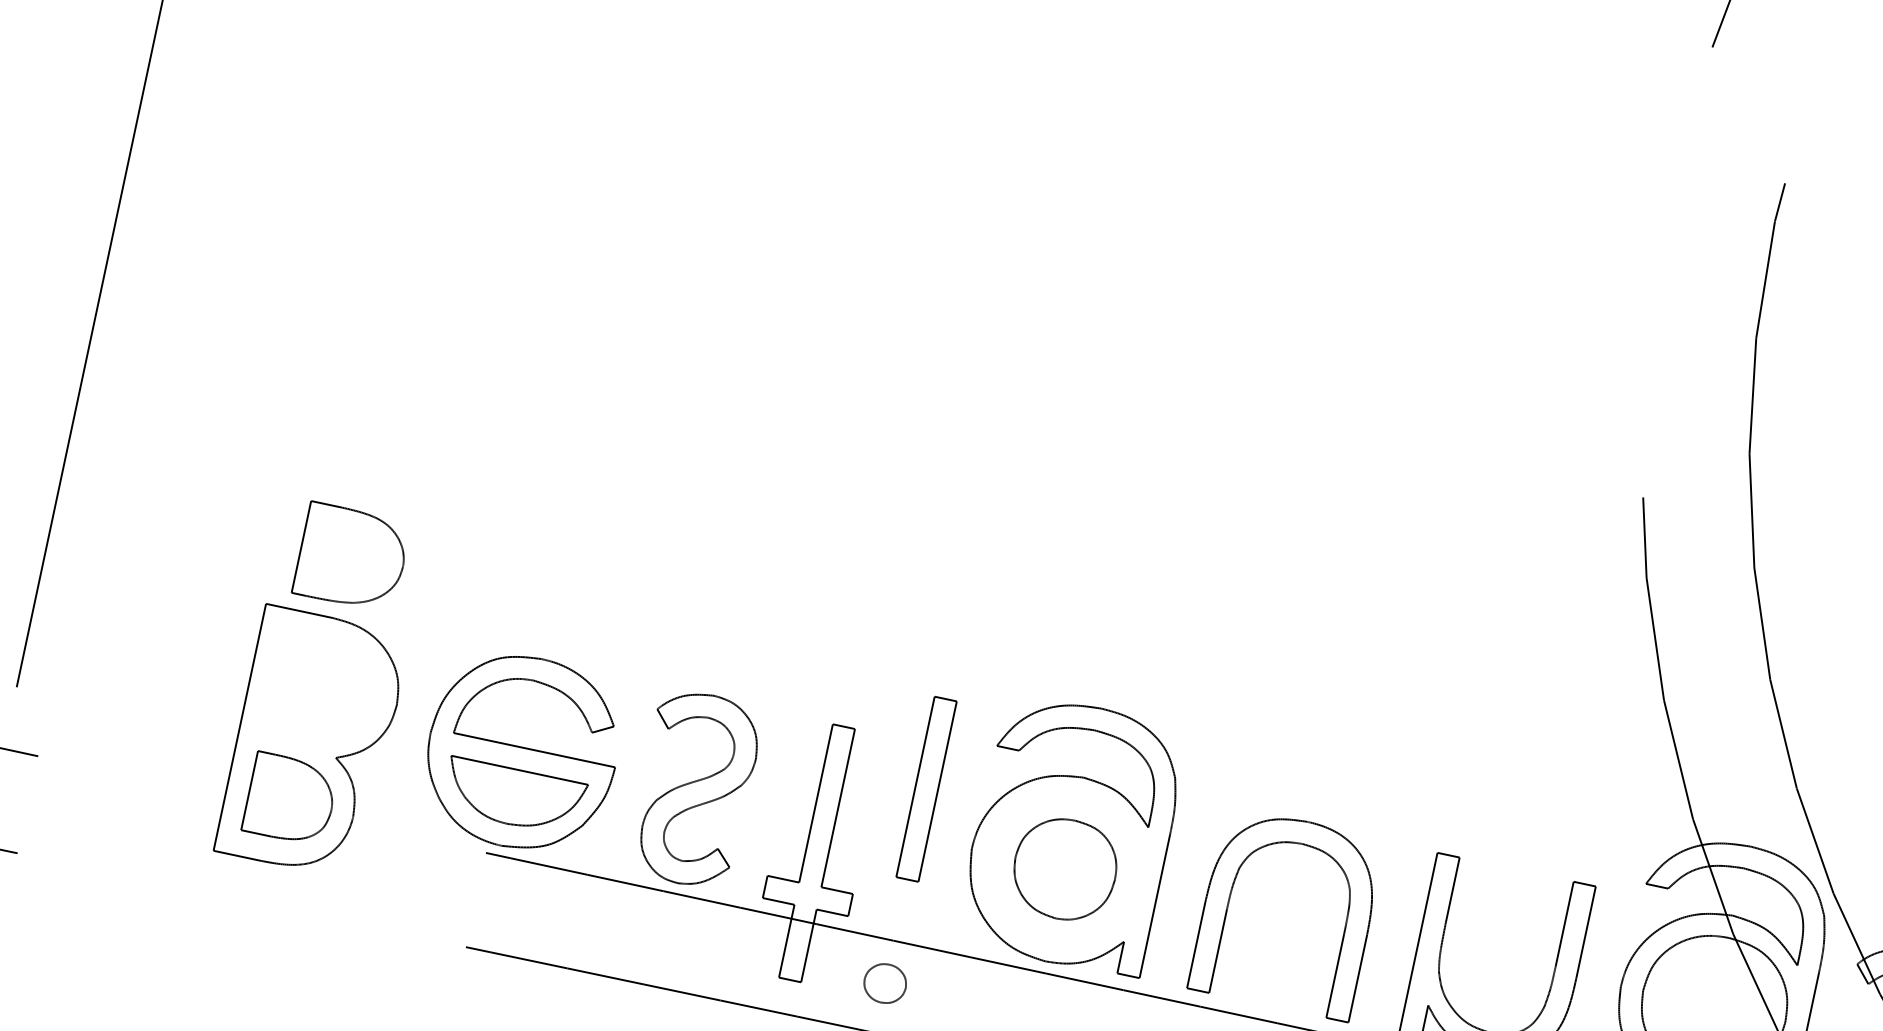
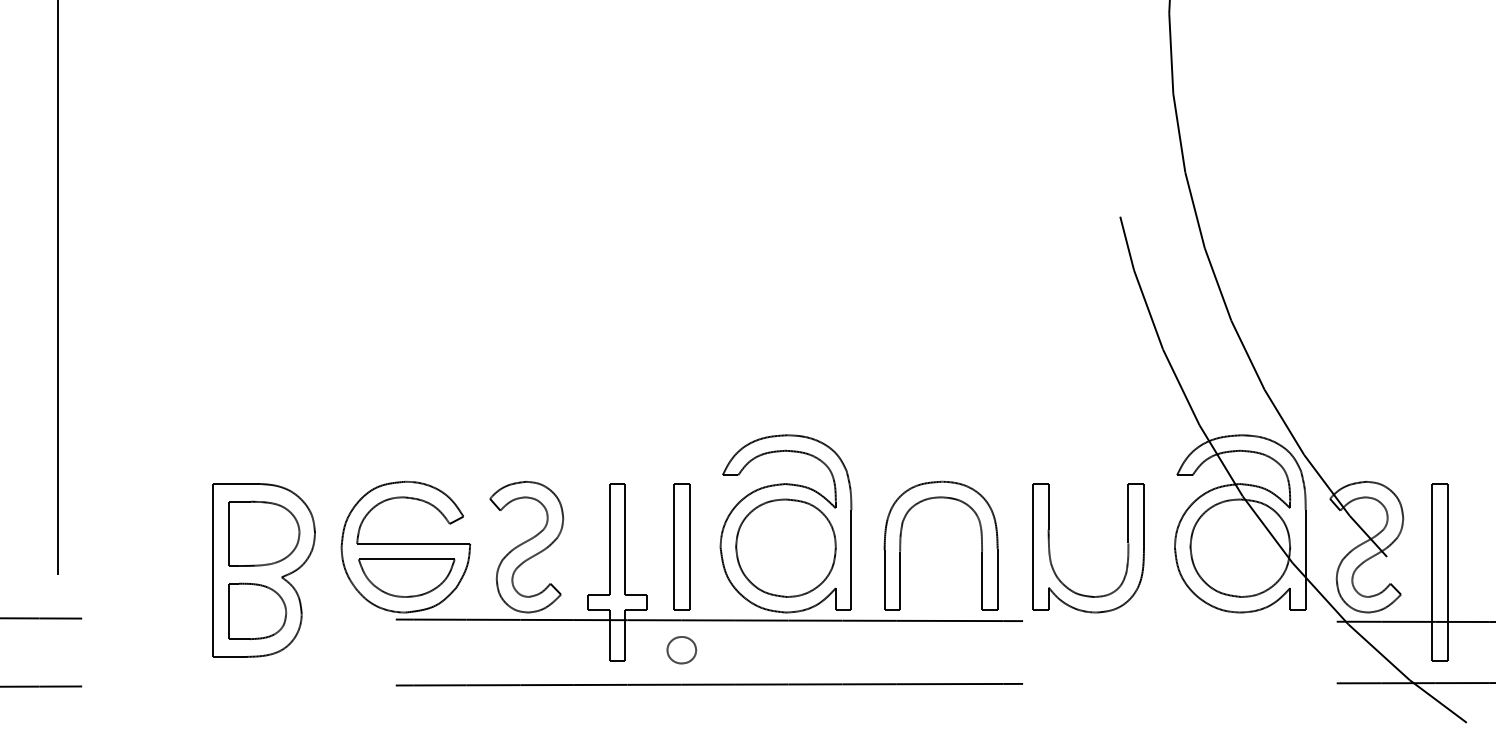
part: (352, 557) -> (264, 533), moved
part: (926, 788) -> (681, 546), moved
part: (1064, 868) -> (785, 547), size x1.43

